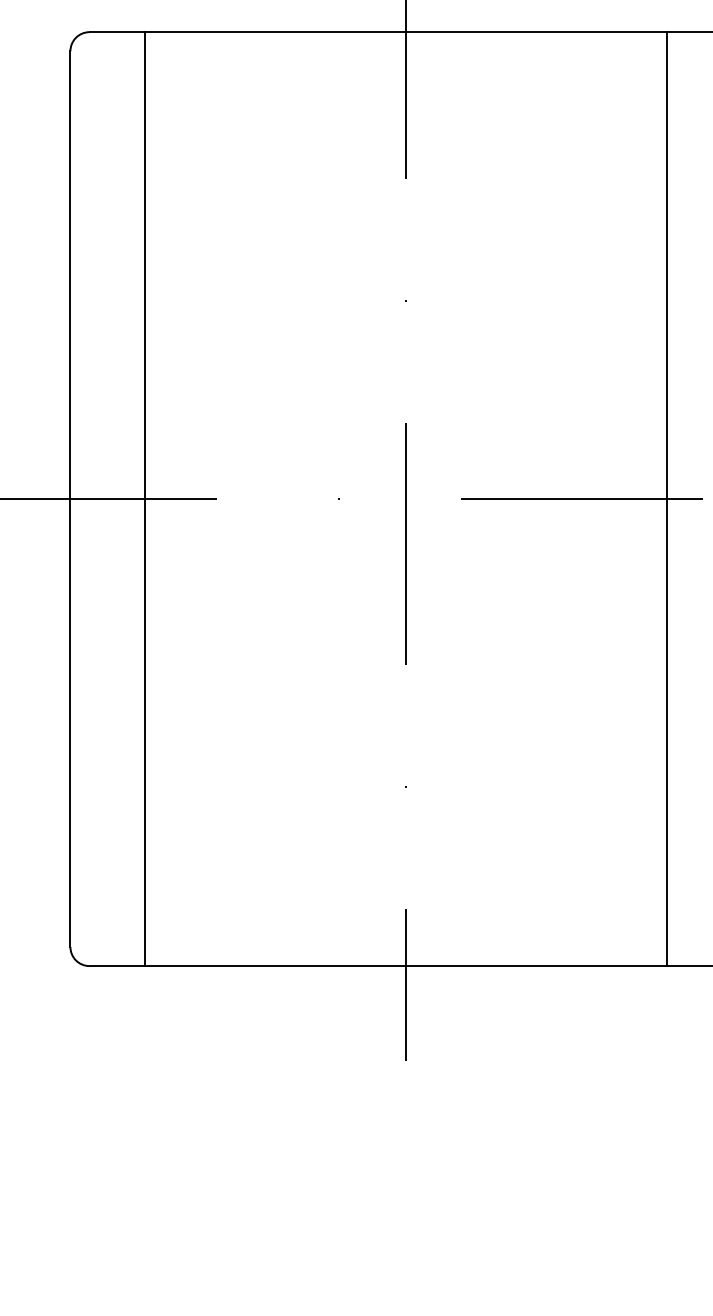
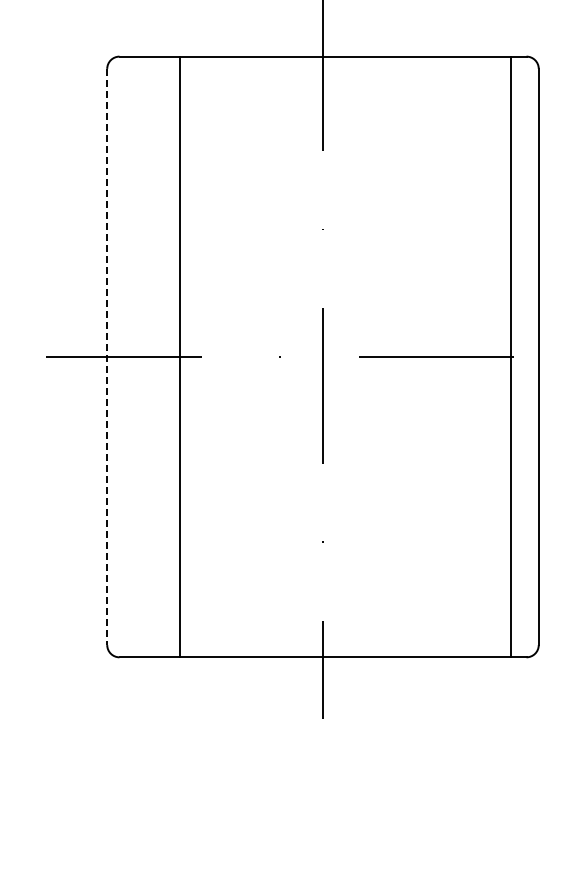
line: (145, 498) -> (180, 356), moved
line: (666, 498) -> (510, 356), moved
line: (70, 499) -> (107, 357), solid -> dashed

